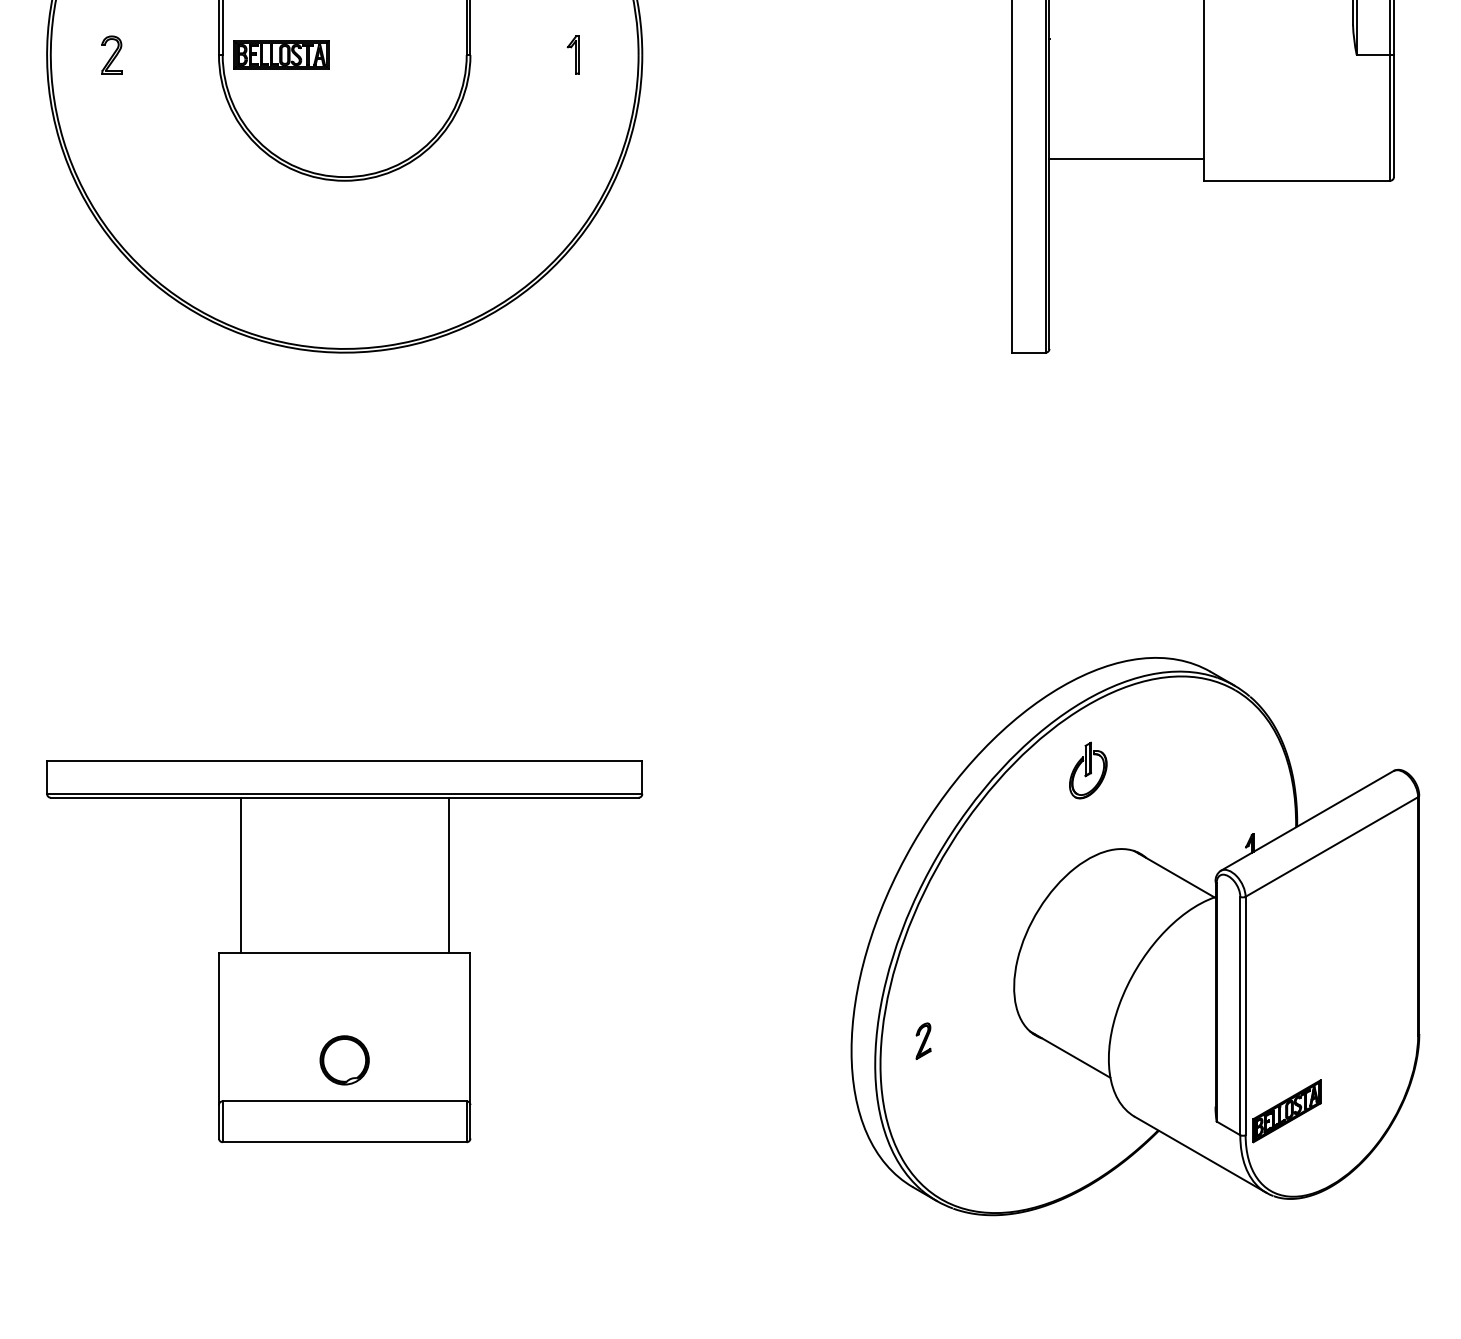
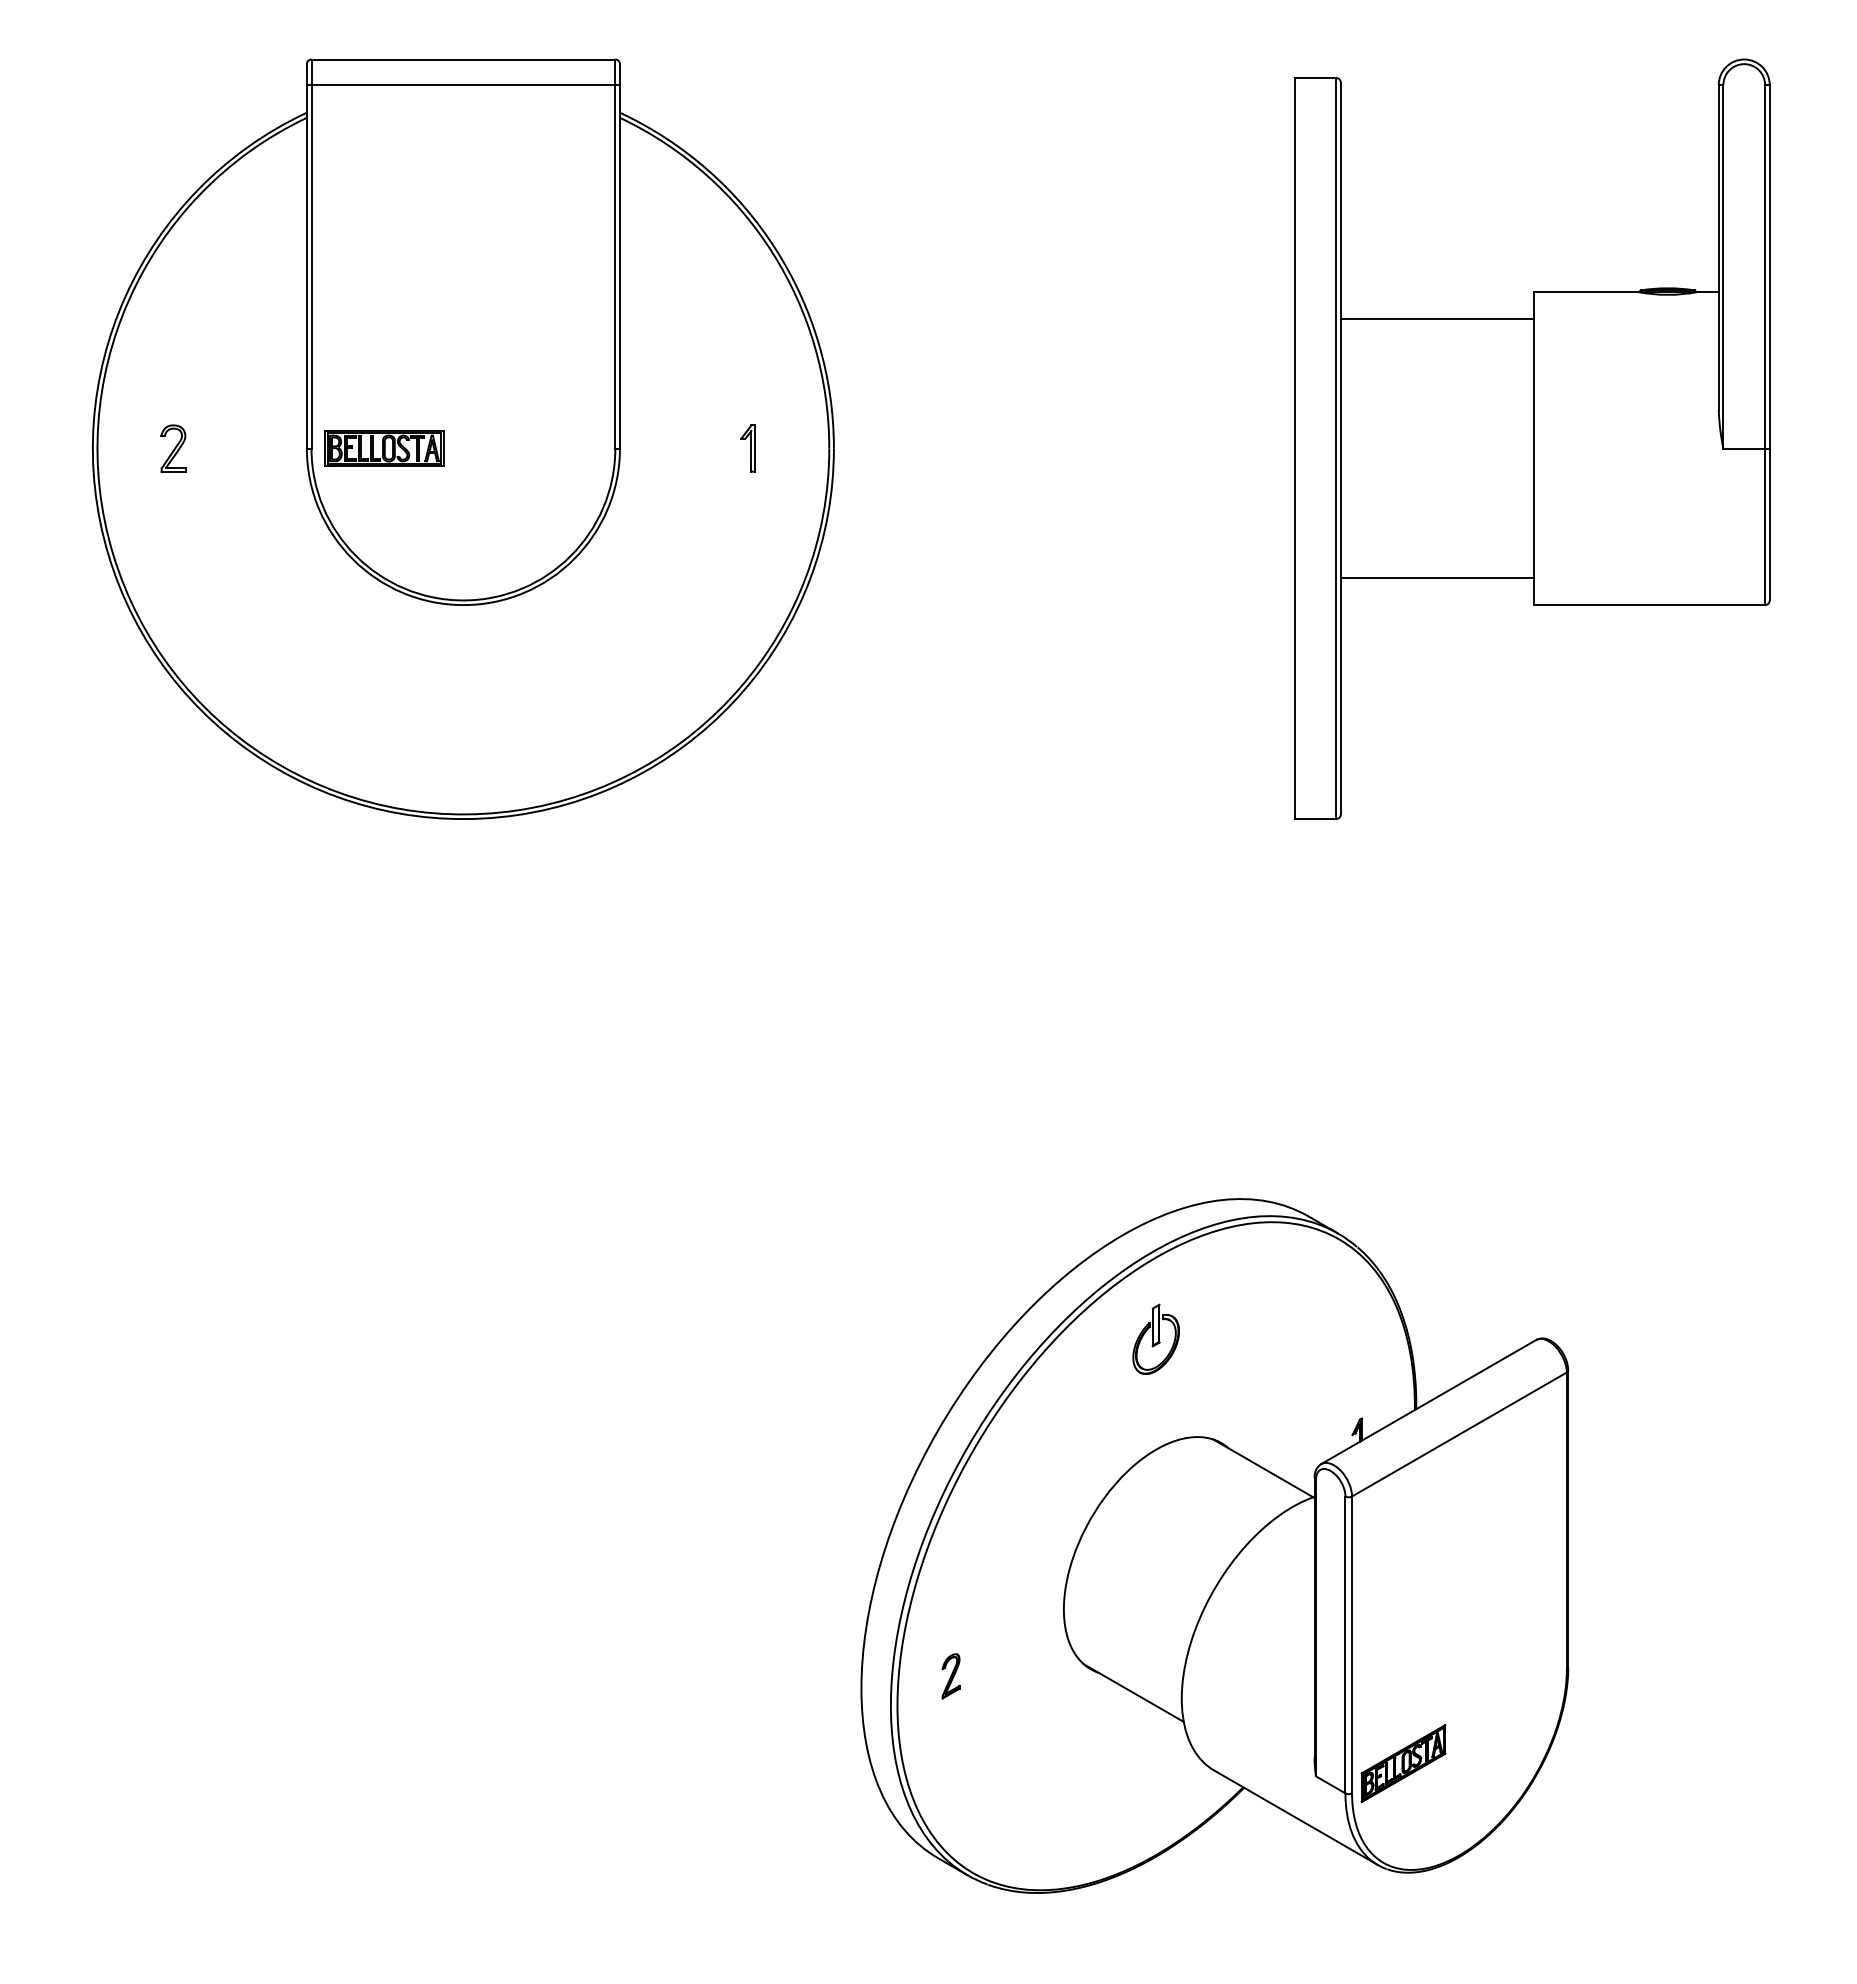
part: (1135, 936) -> (1214, 1545), moved
part: (344, 951) -> (463, 1564), removed

